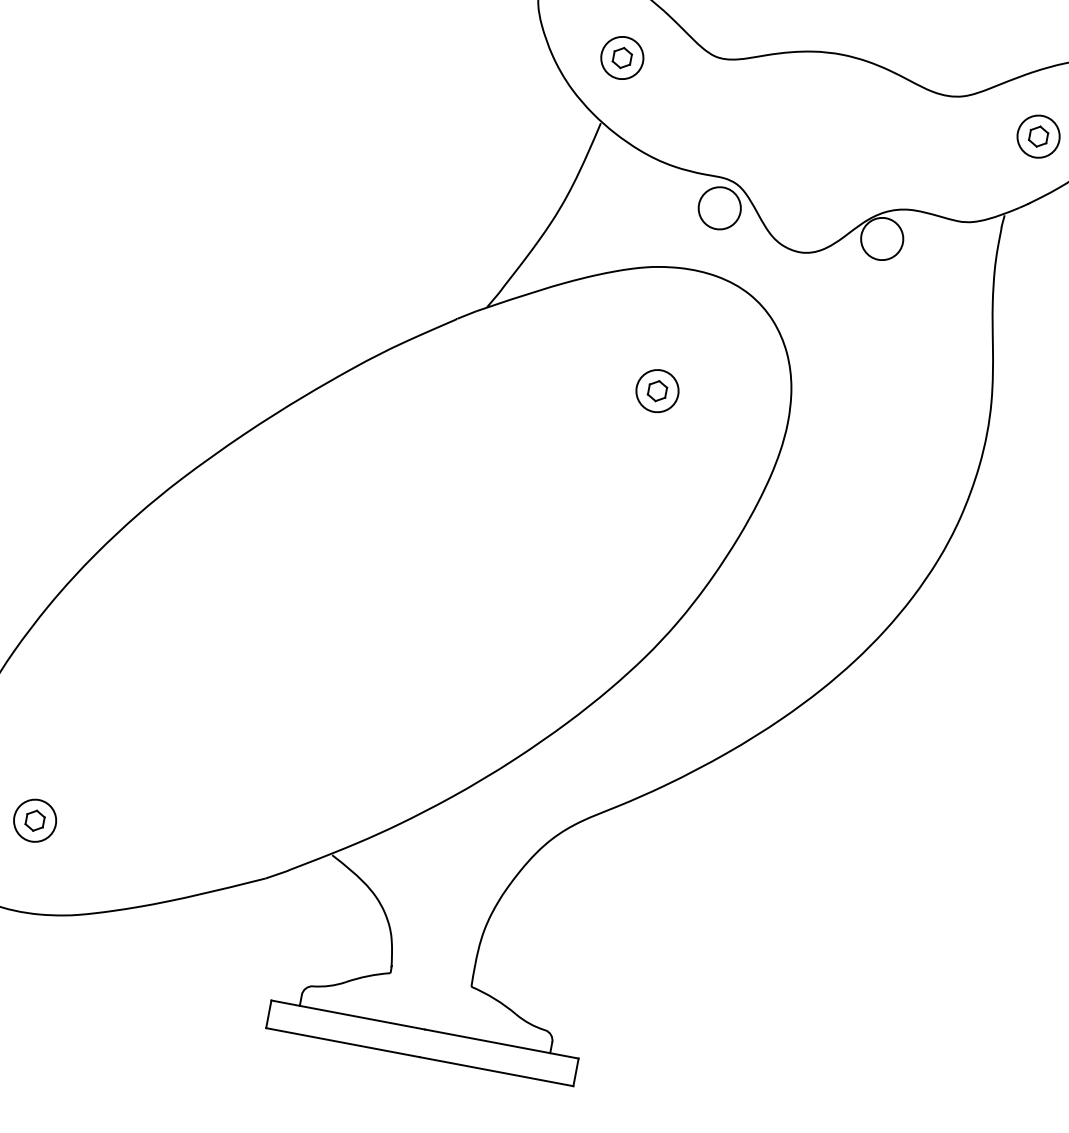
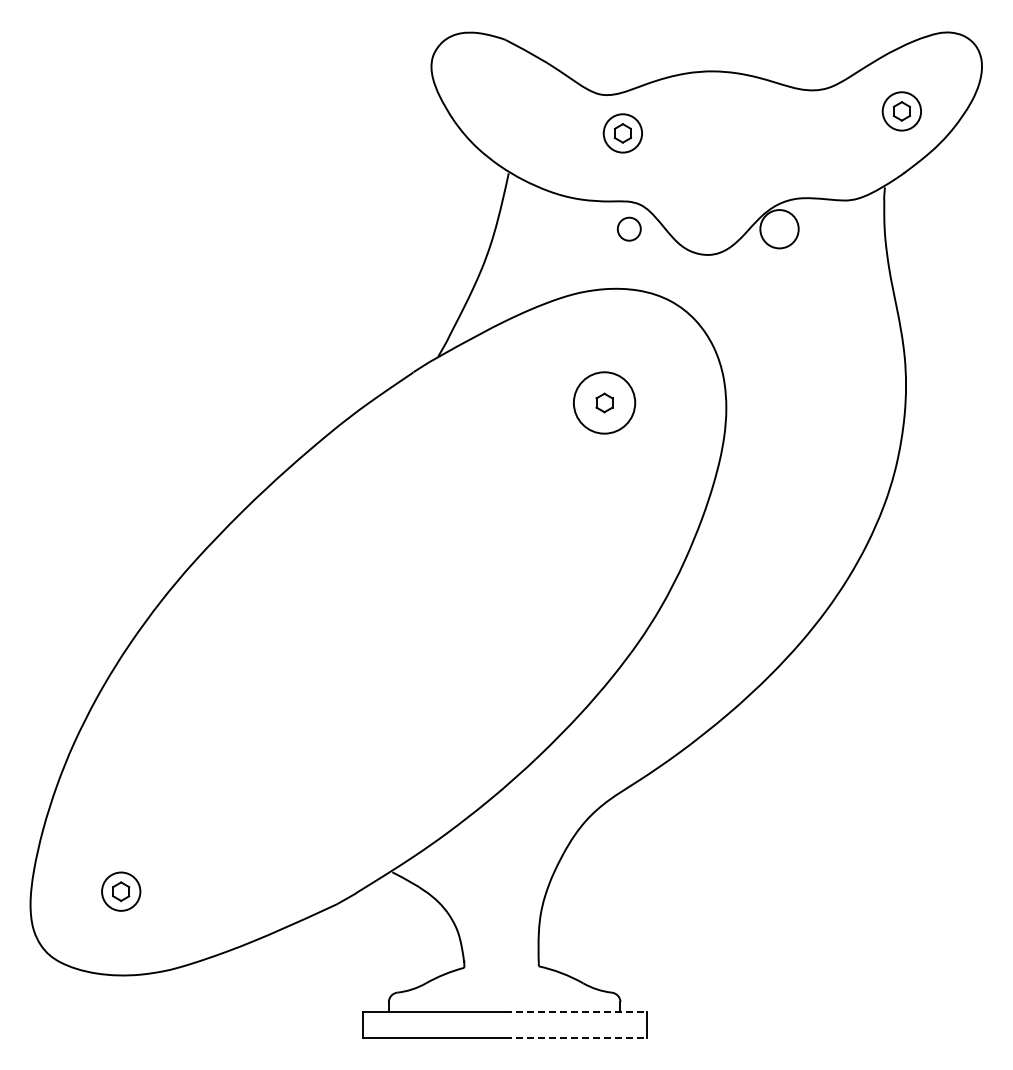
part: (621, 58) -> (622, 133), moved
circle: (719, 208) -> (629, 229), size x0.6
circle: (657, 390) -> (604, 402), size x1.6
line: (502, 1044) -> (576, 1012), solid -> dashed
line: (497, 1071) -> (576, 1037), solid -> dashed

